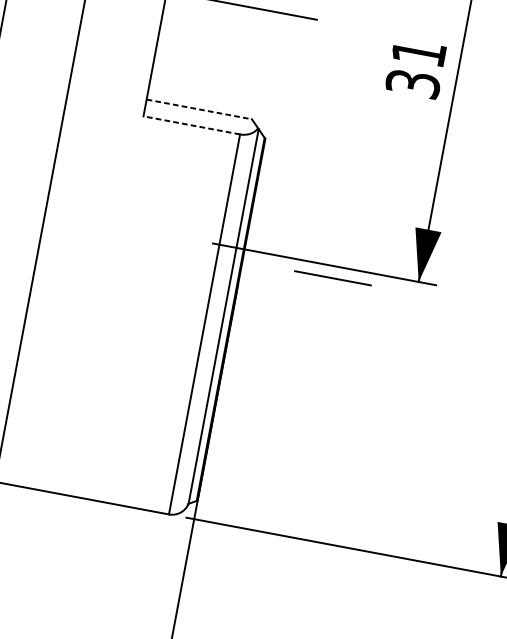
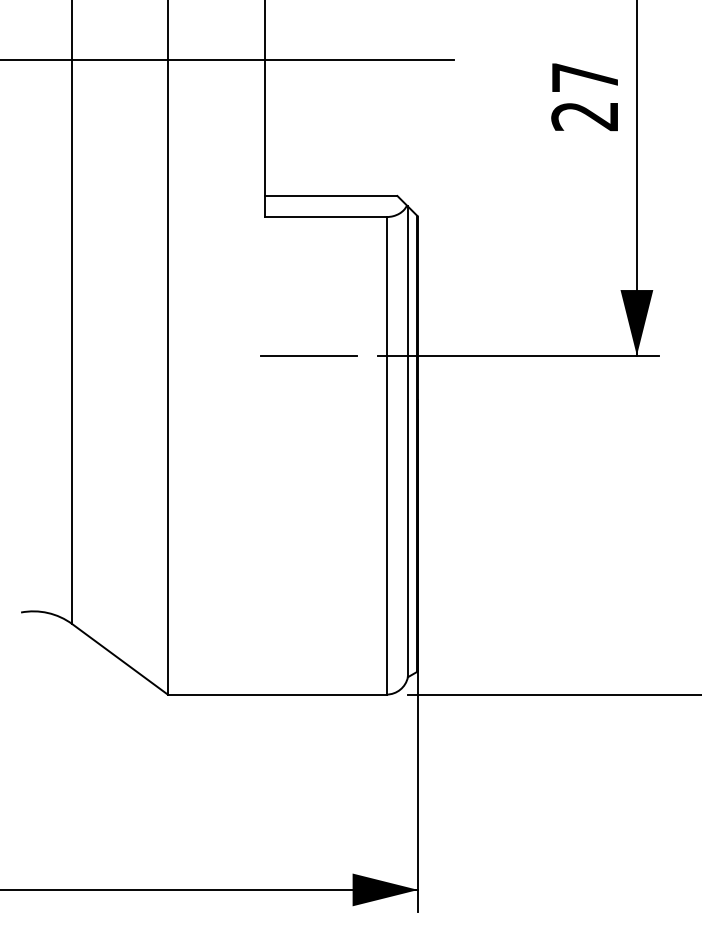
text: (416, 68) -> (585, 97), 31 -> 27
line: (199, 109) -> (331, 196), dashed -> solid
line: (191, 125) -> (325, 217), dashed -> solid
line: (332, 278) -> (308, 355), moved

